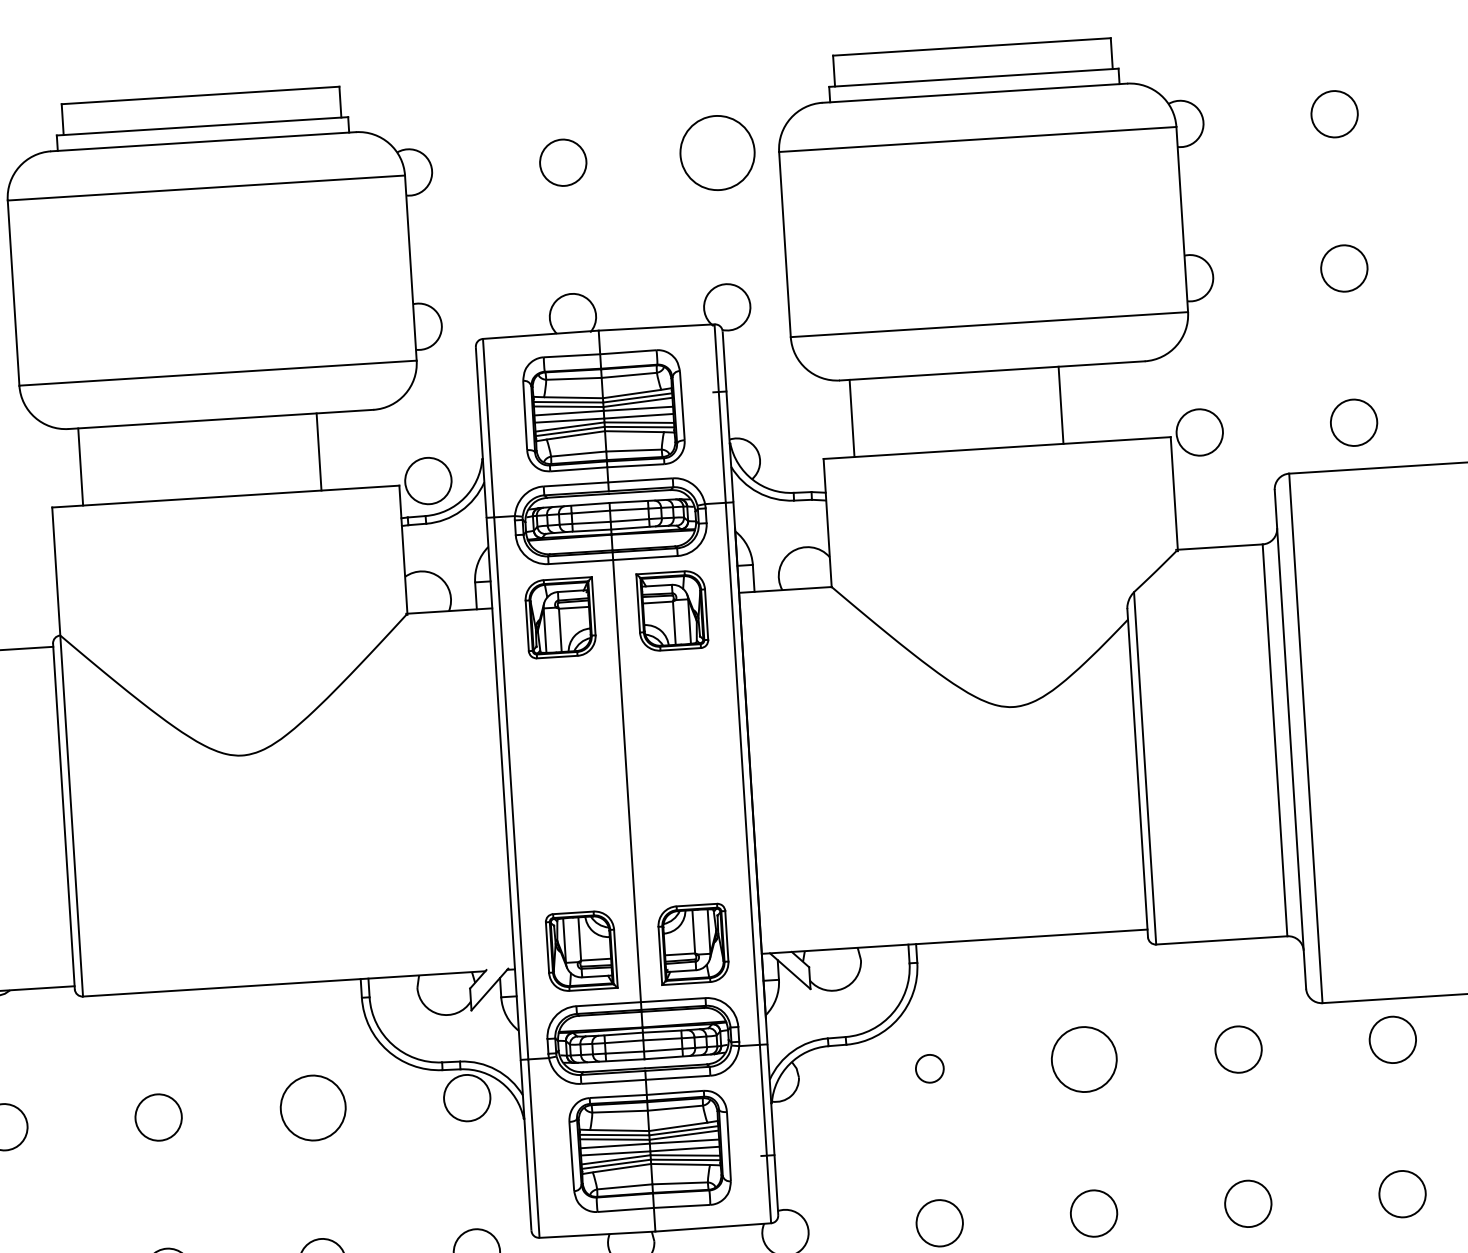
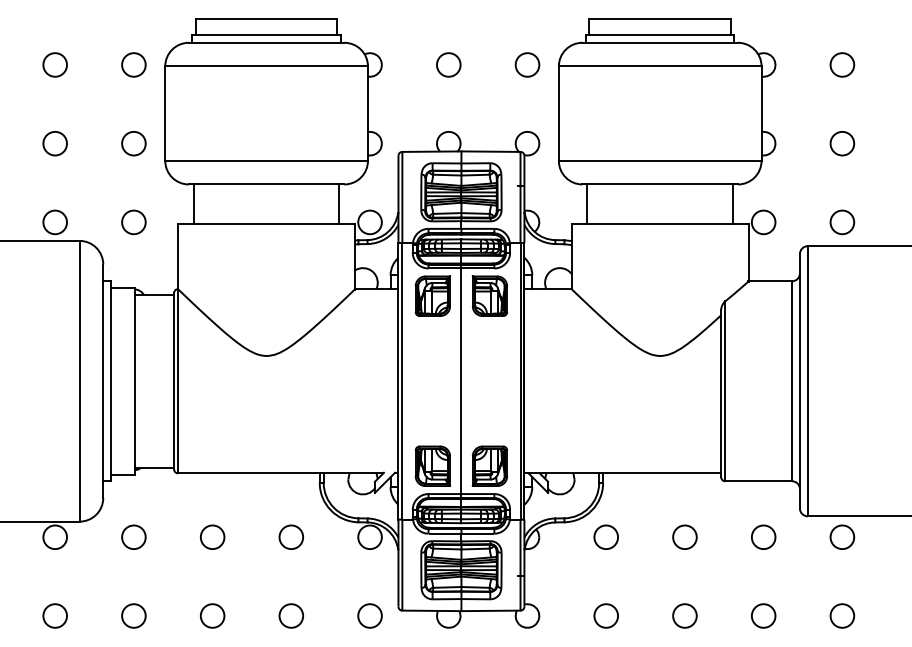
circle: (717, 152) -> (527, 64), size x0.62
line: (1061, 403) -> (733, 203), moved
line: (319, 450) -> (339, 203), moved
circle: (1083, 1057) -> (684, 536), size x0.71
circle: (928, 1067) -> (605, 536), size x1.67
circle: (311, 1106) -> (290, 536), size x0.71

